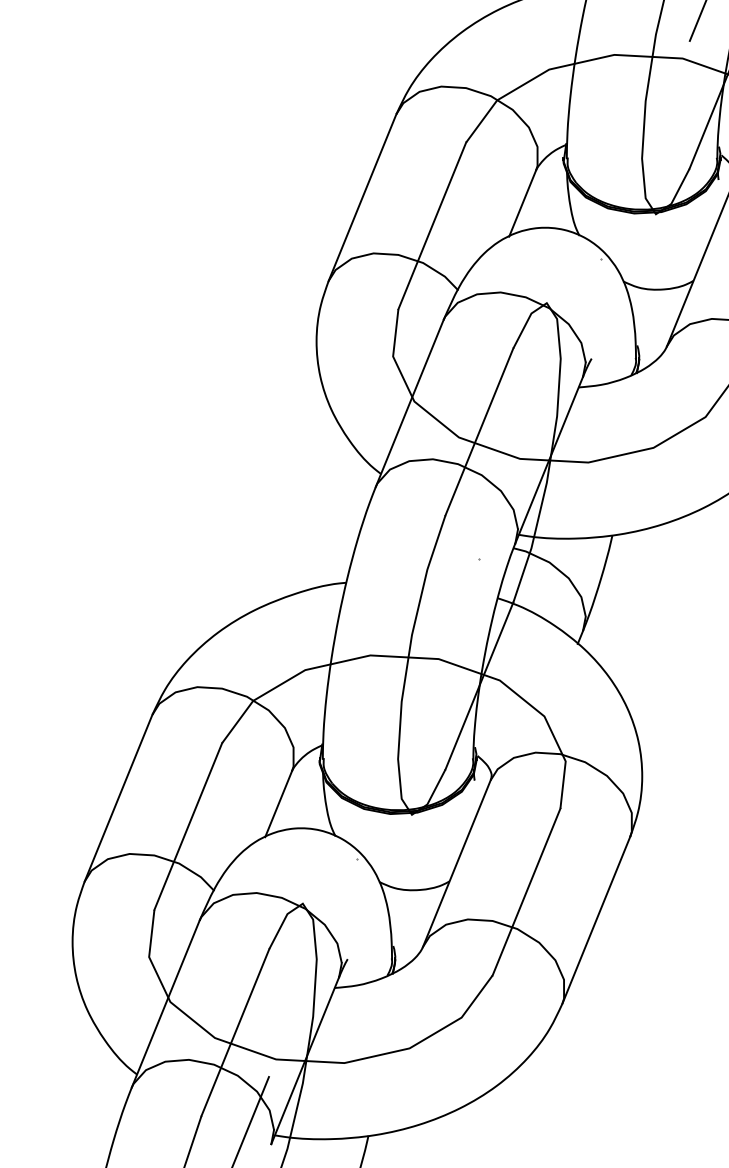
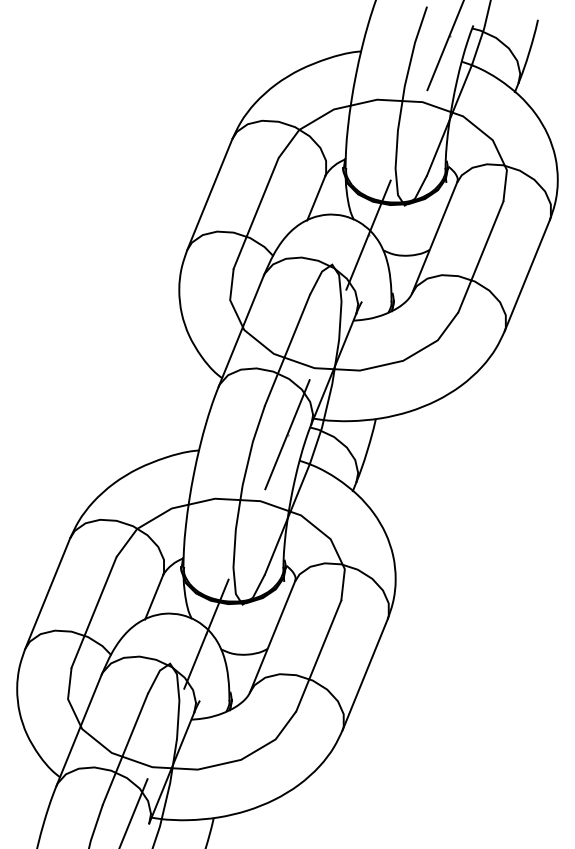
line: (601, 257) -> (368, 234), added
line: (479, 558) -> (287, 434), added
line: (356, 858) -> (205, 633), added

